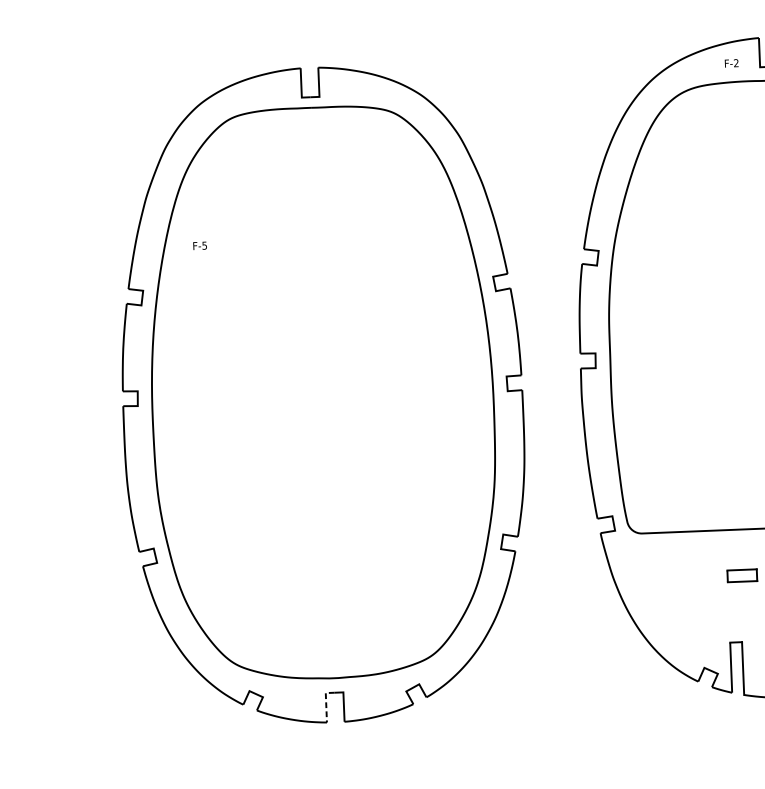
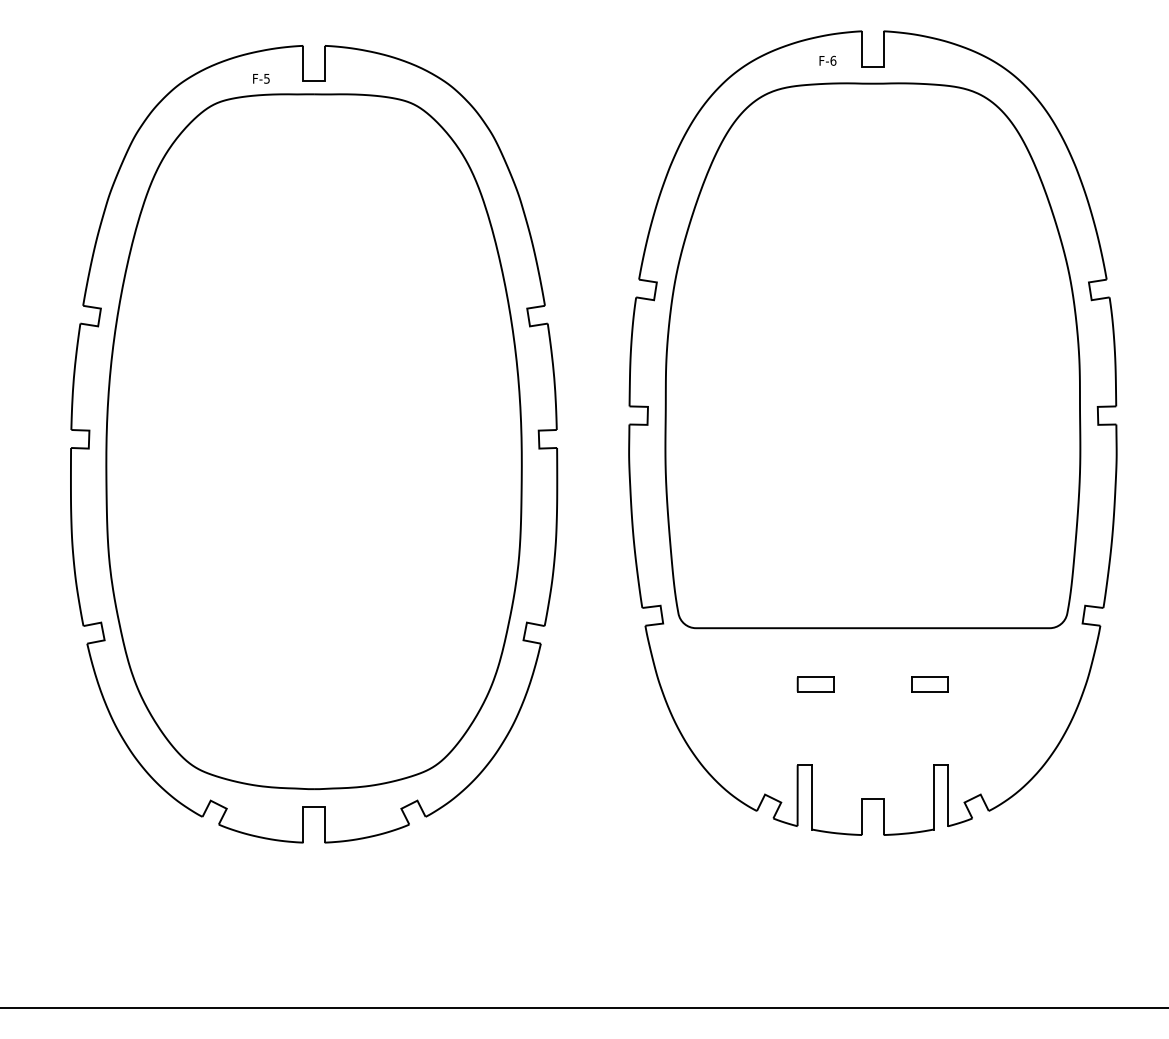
text: (736, 62) -> (833, 60), F-2 -> F-6
text: (200, 245) -> (261, 78), moved
line: (326, 702) -> (303, 818), dashed -> solid

